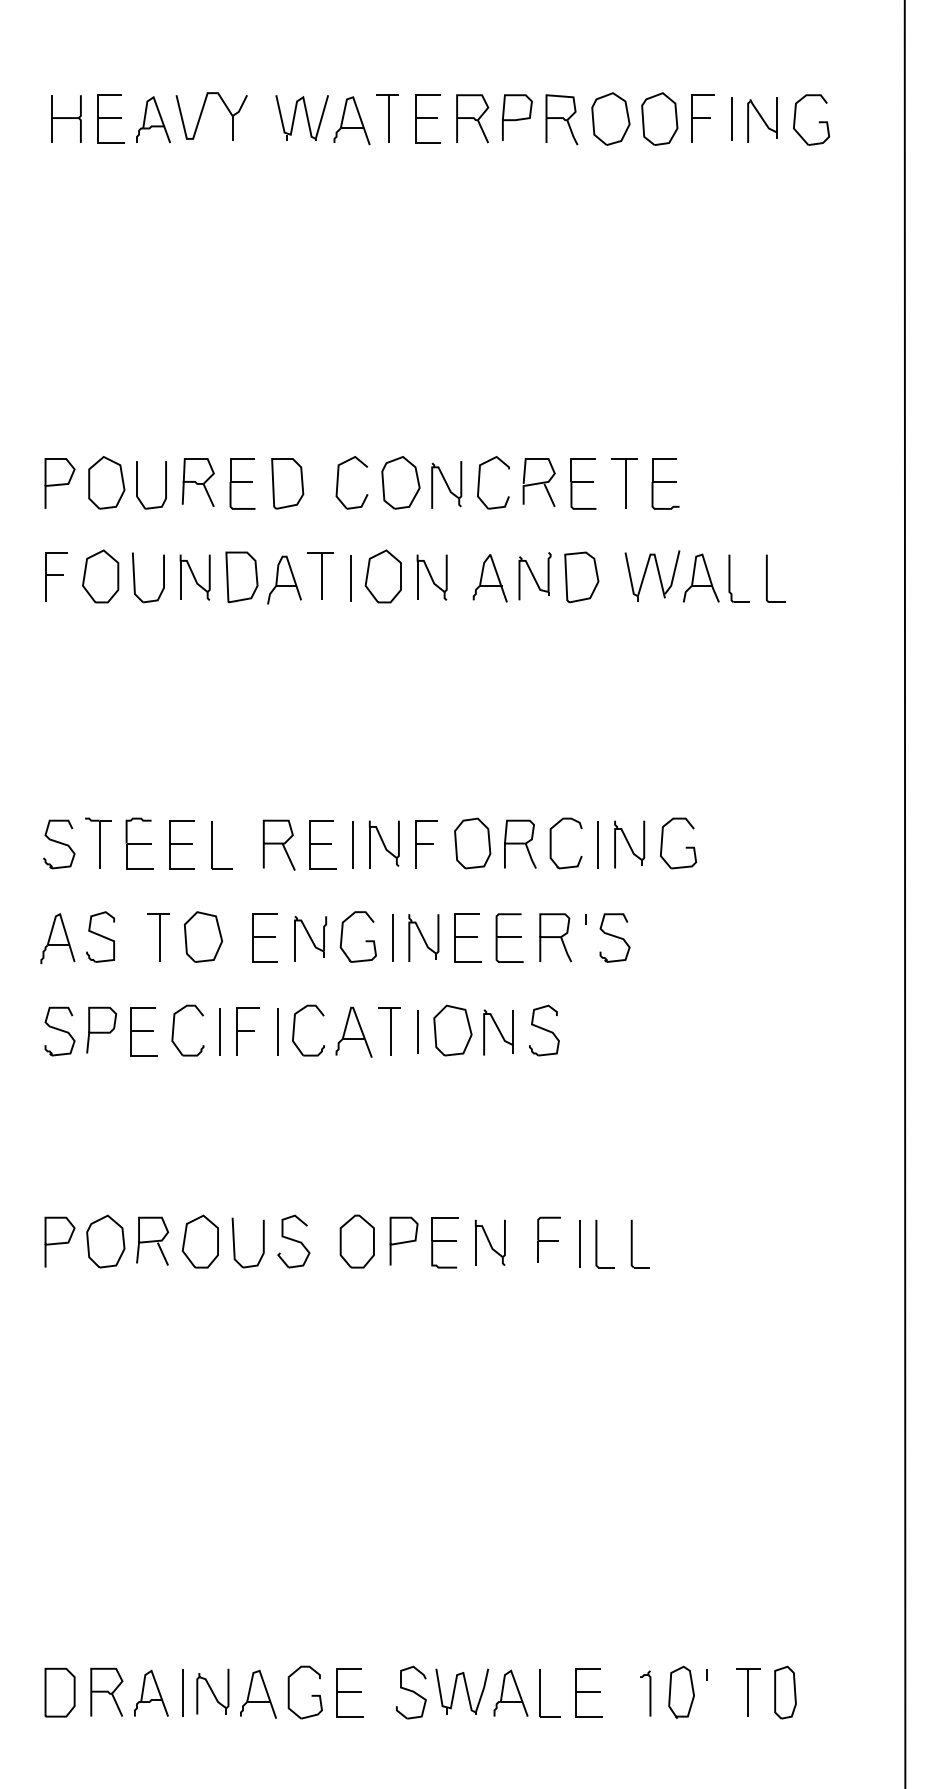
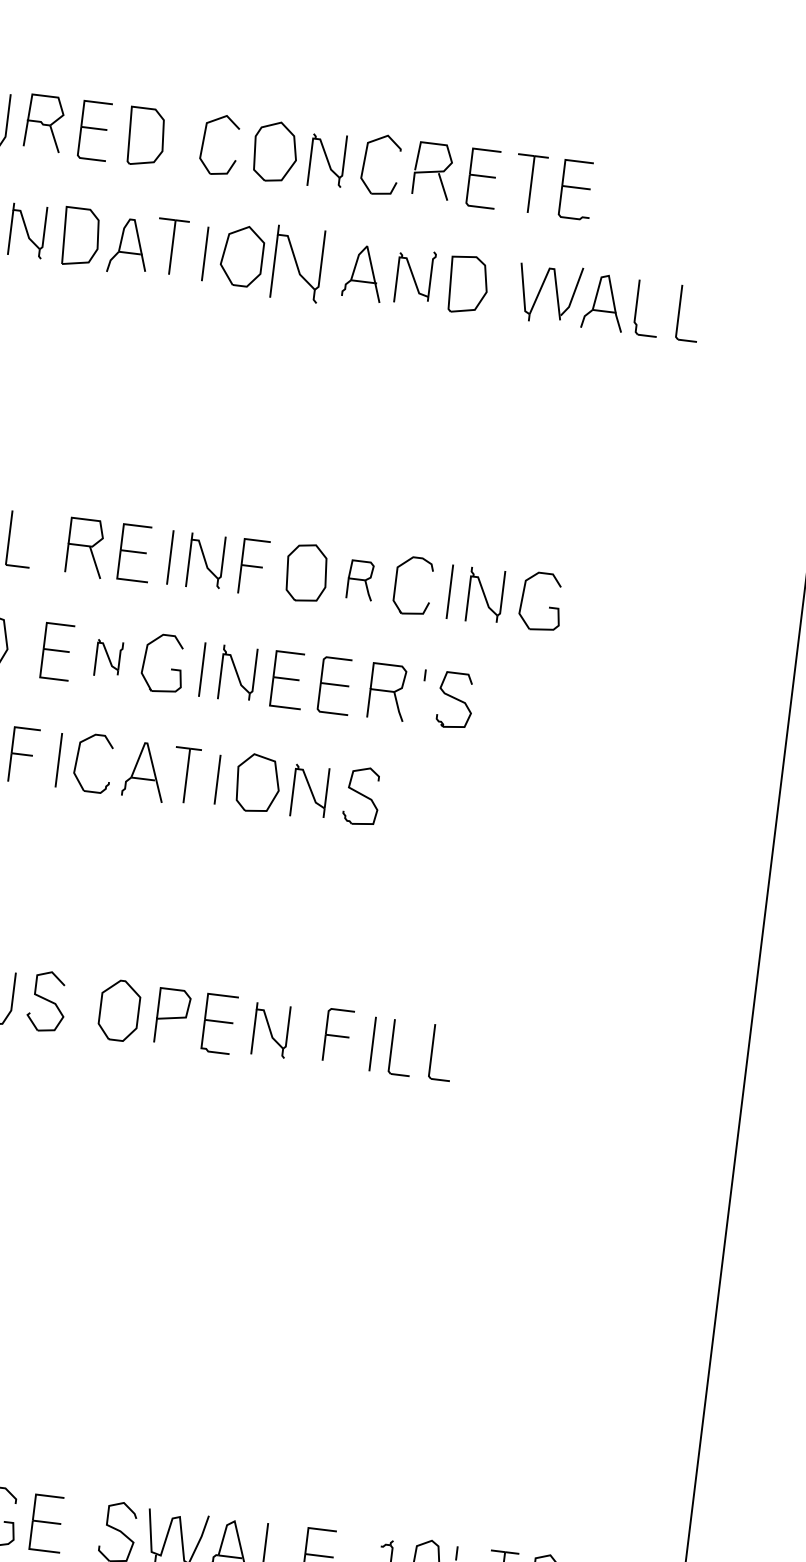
part: (431, 577) -> (296, 264), size x1.4
part: (520, 843) -> (361, 579), size x0.7
part: (310, 938) -> (108, 658), size x0.7

